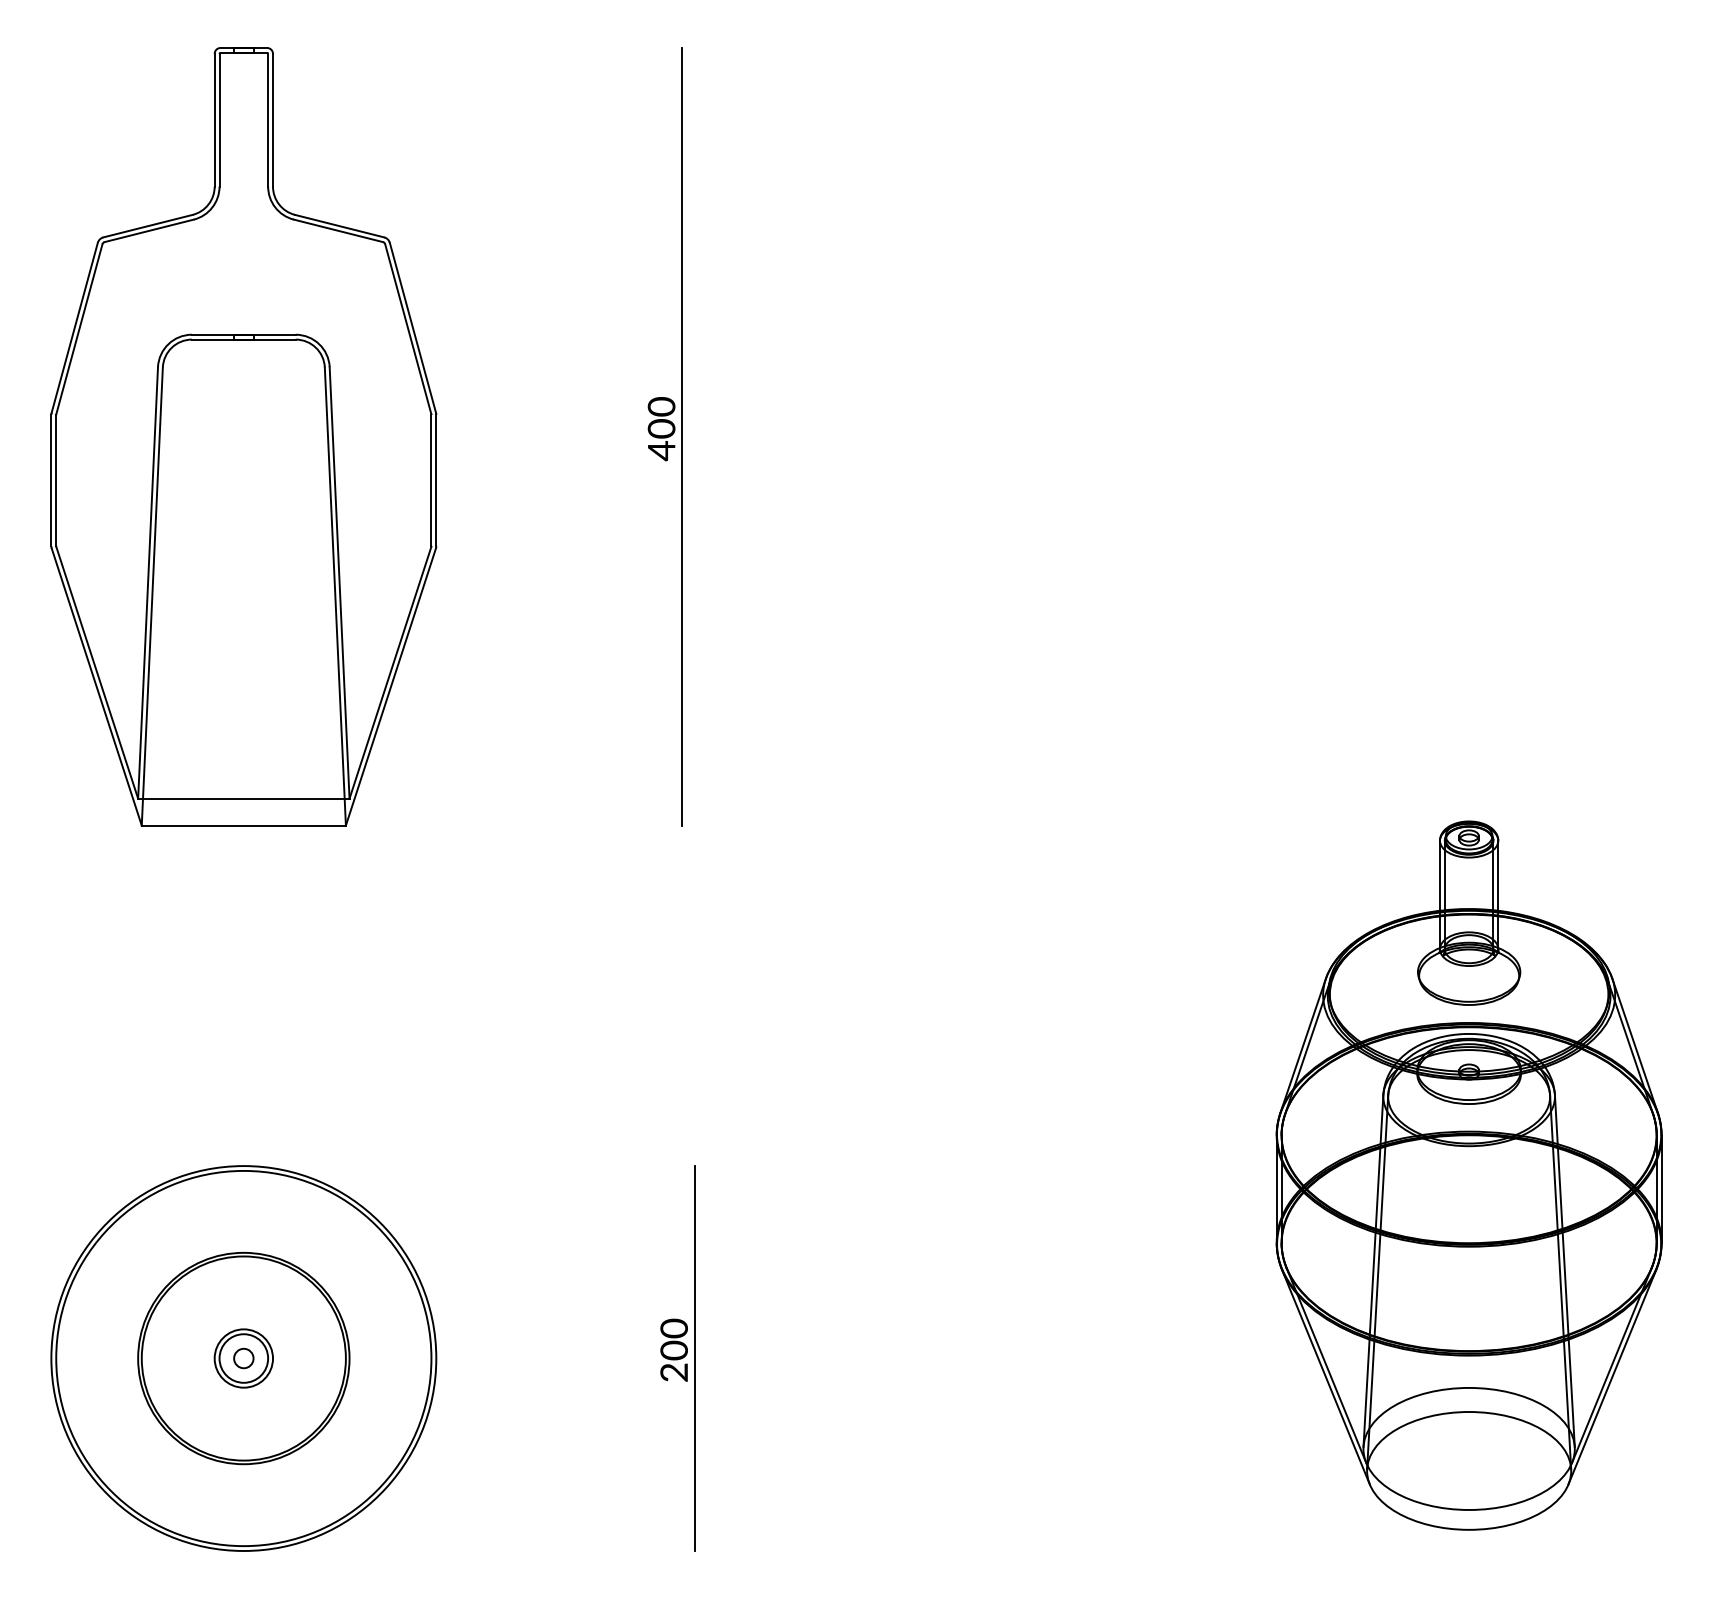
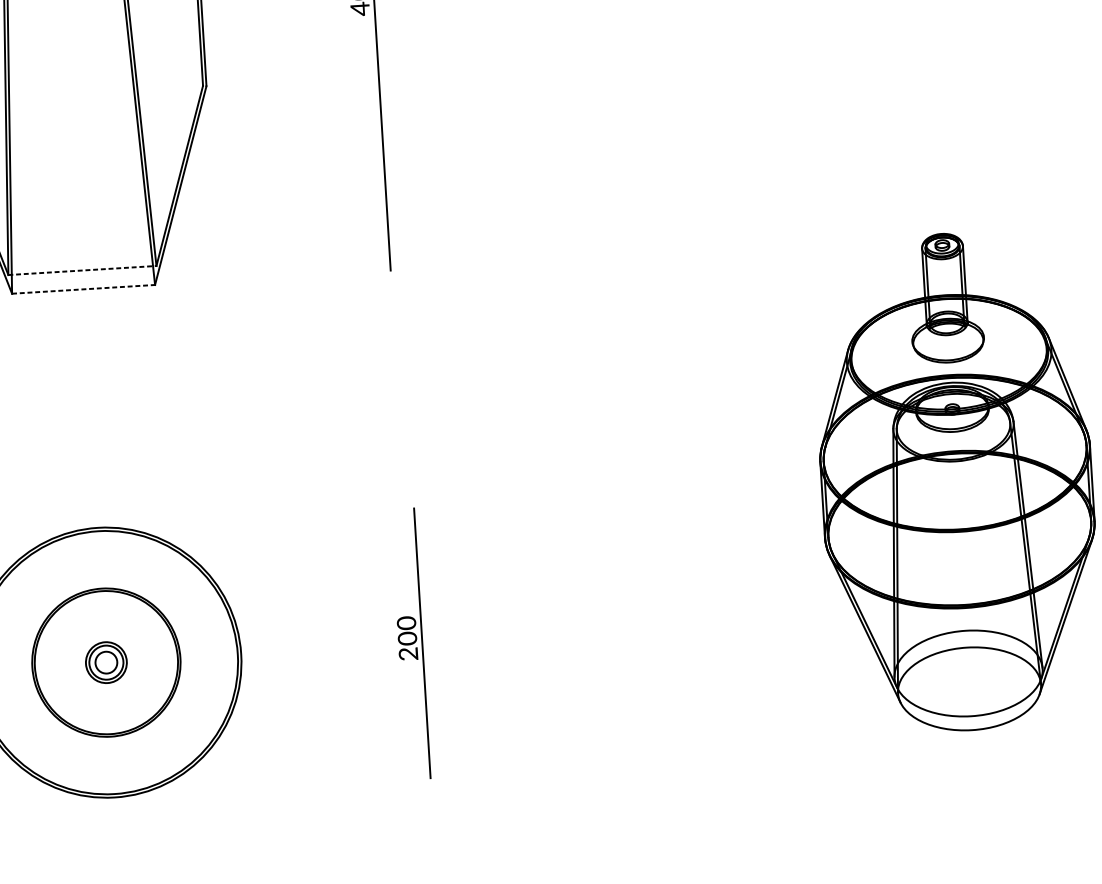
line: (243, 798) -> (82, 270), solid -> dashed
line: (244, 825) -> (84, 289), solid -> dashed
circle: (243, 1358) -> (106, 662), size x1.6

